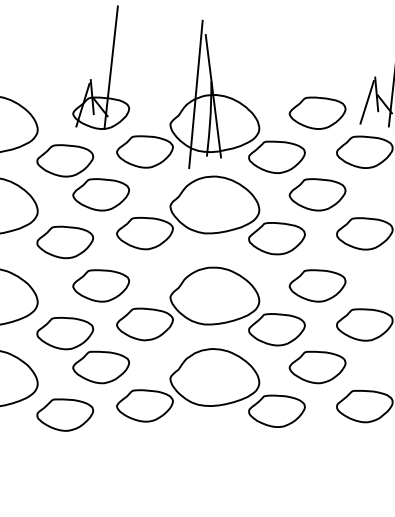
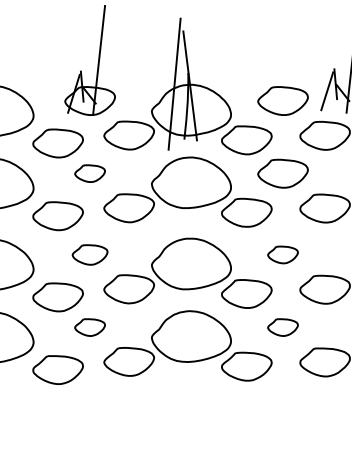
part: (100, 194) -> (89, 173), size x0.6
part: (100, 285) -> (89, 254), size x0.7
part: (316, 285) -> (282, 254), size x0.6
part: (100, 367) -> (89, 327), size x0.6
part: (316, 367) -> (282, 327), size x0.6

